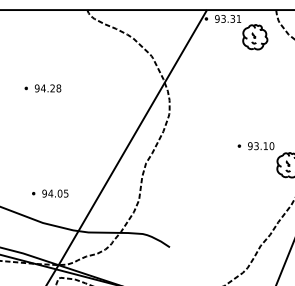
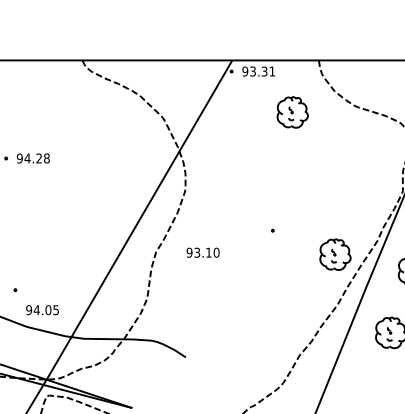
part: (255, 37) -> (292, 112), moved
text: (260, 145) -> (202, 252), moved
text: (55, 193) -> (42, 310), moved

